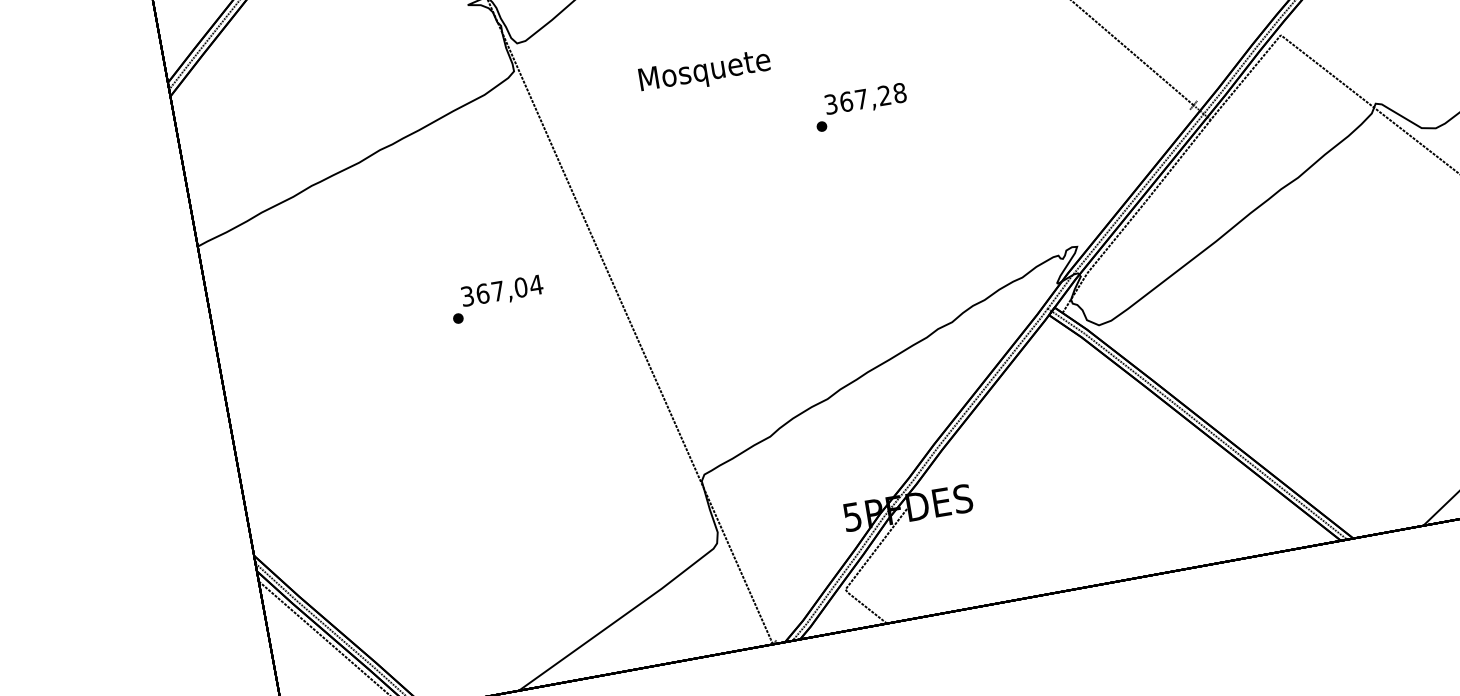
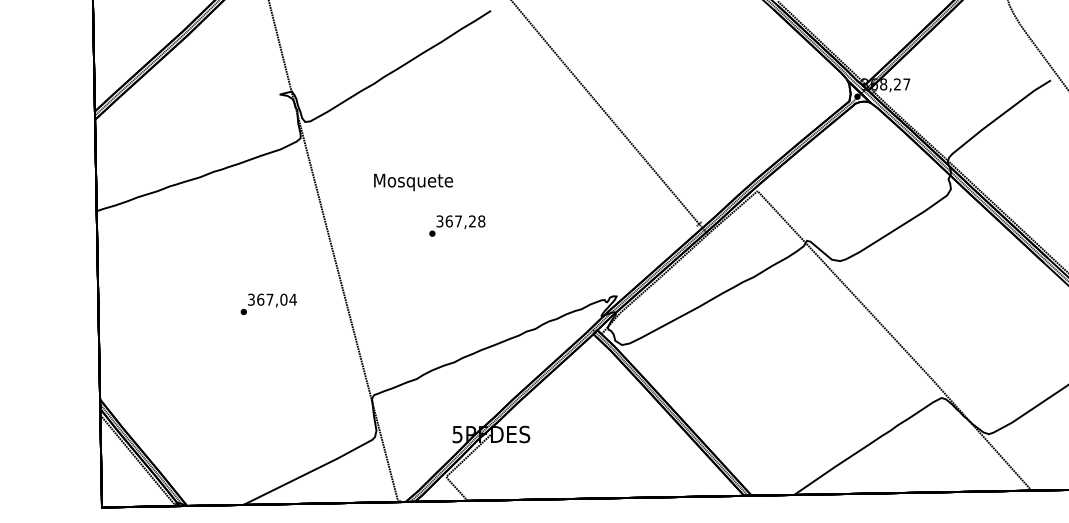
text: (705, 72) -> (413, 182), moved
text: (861, 106) -> (457, 225), moved
text: (496, 299) -> (268, 304), moved

